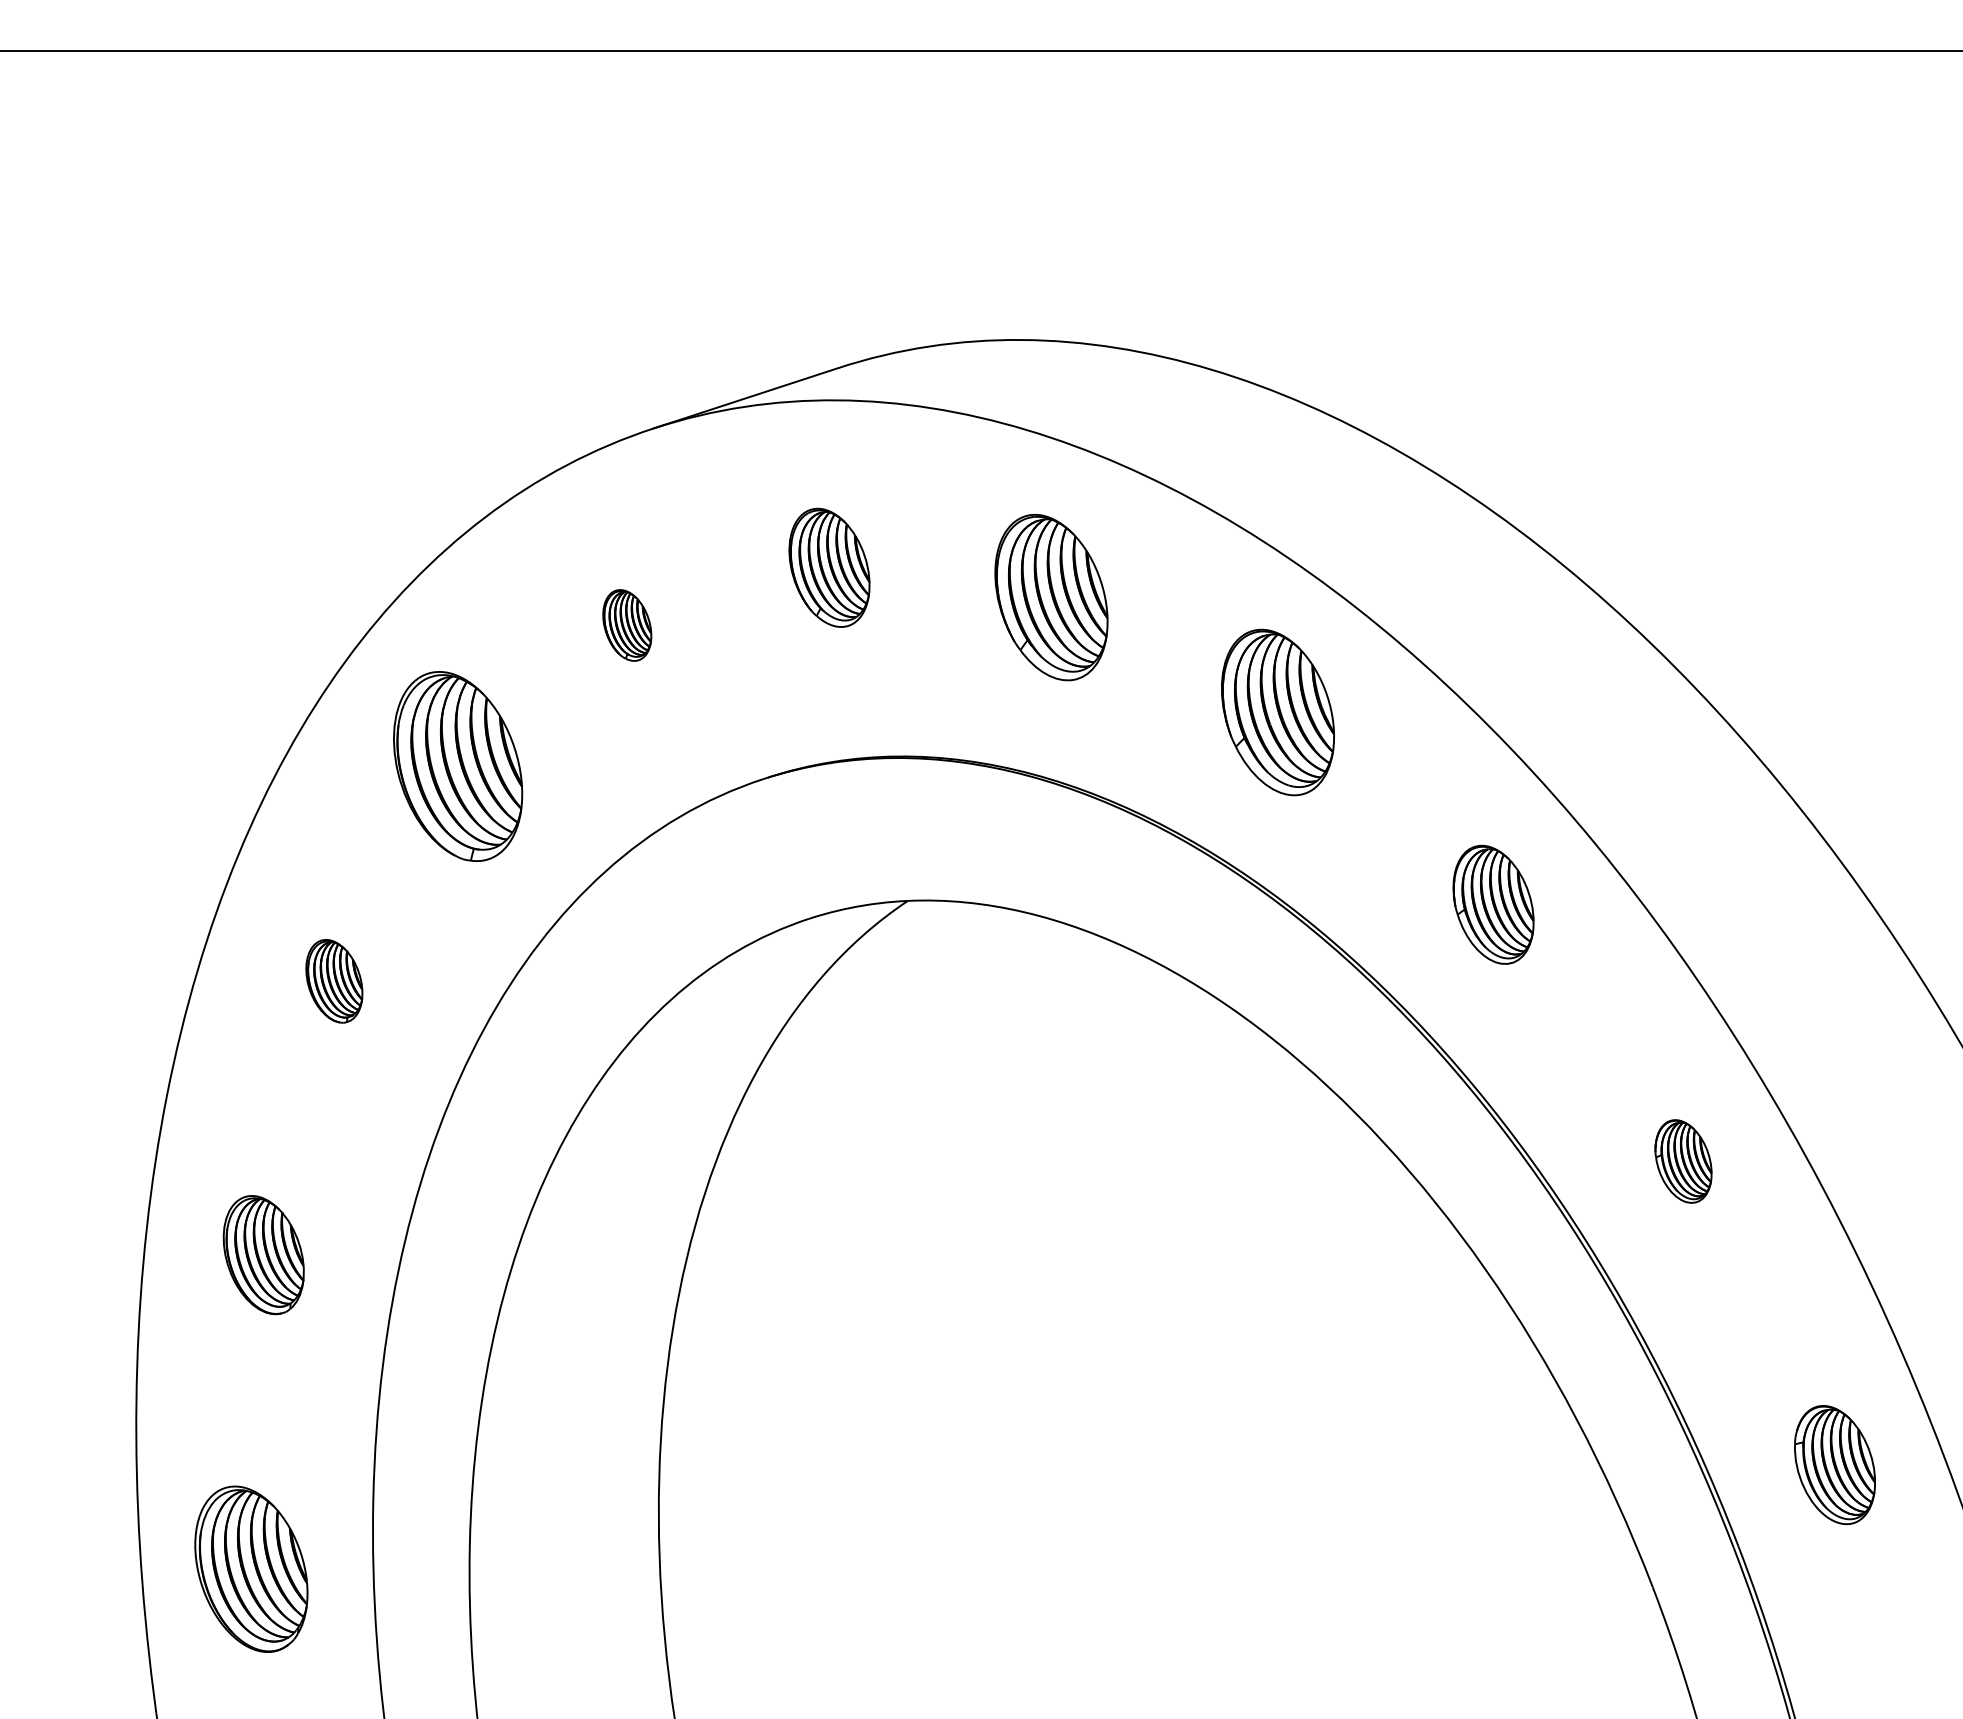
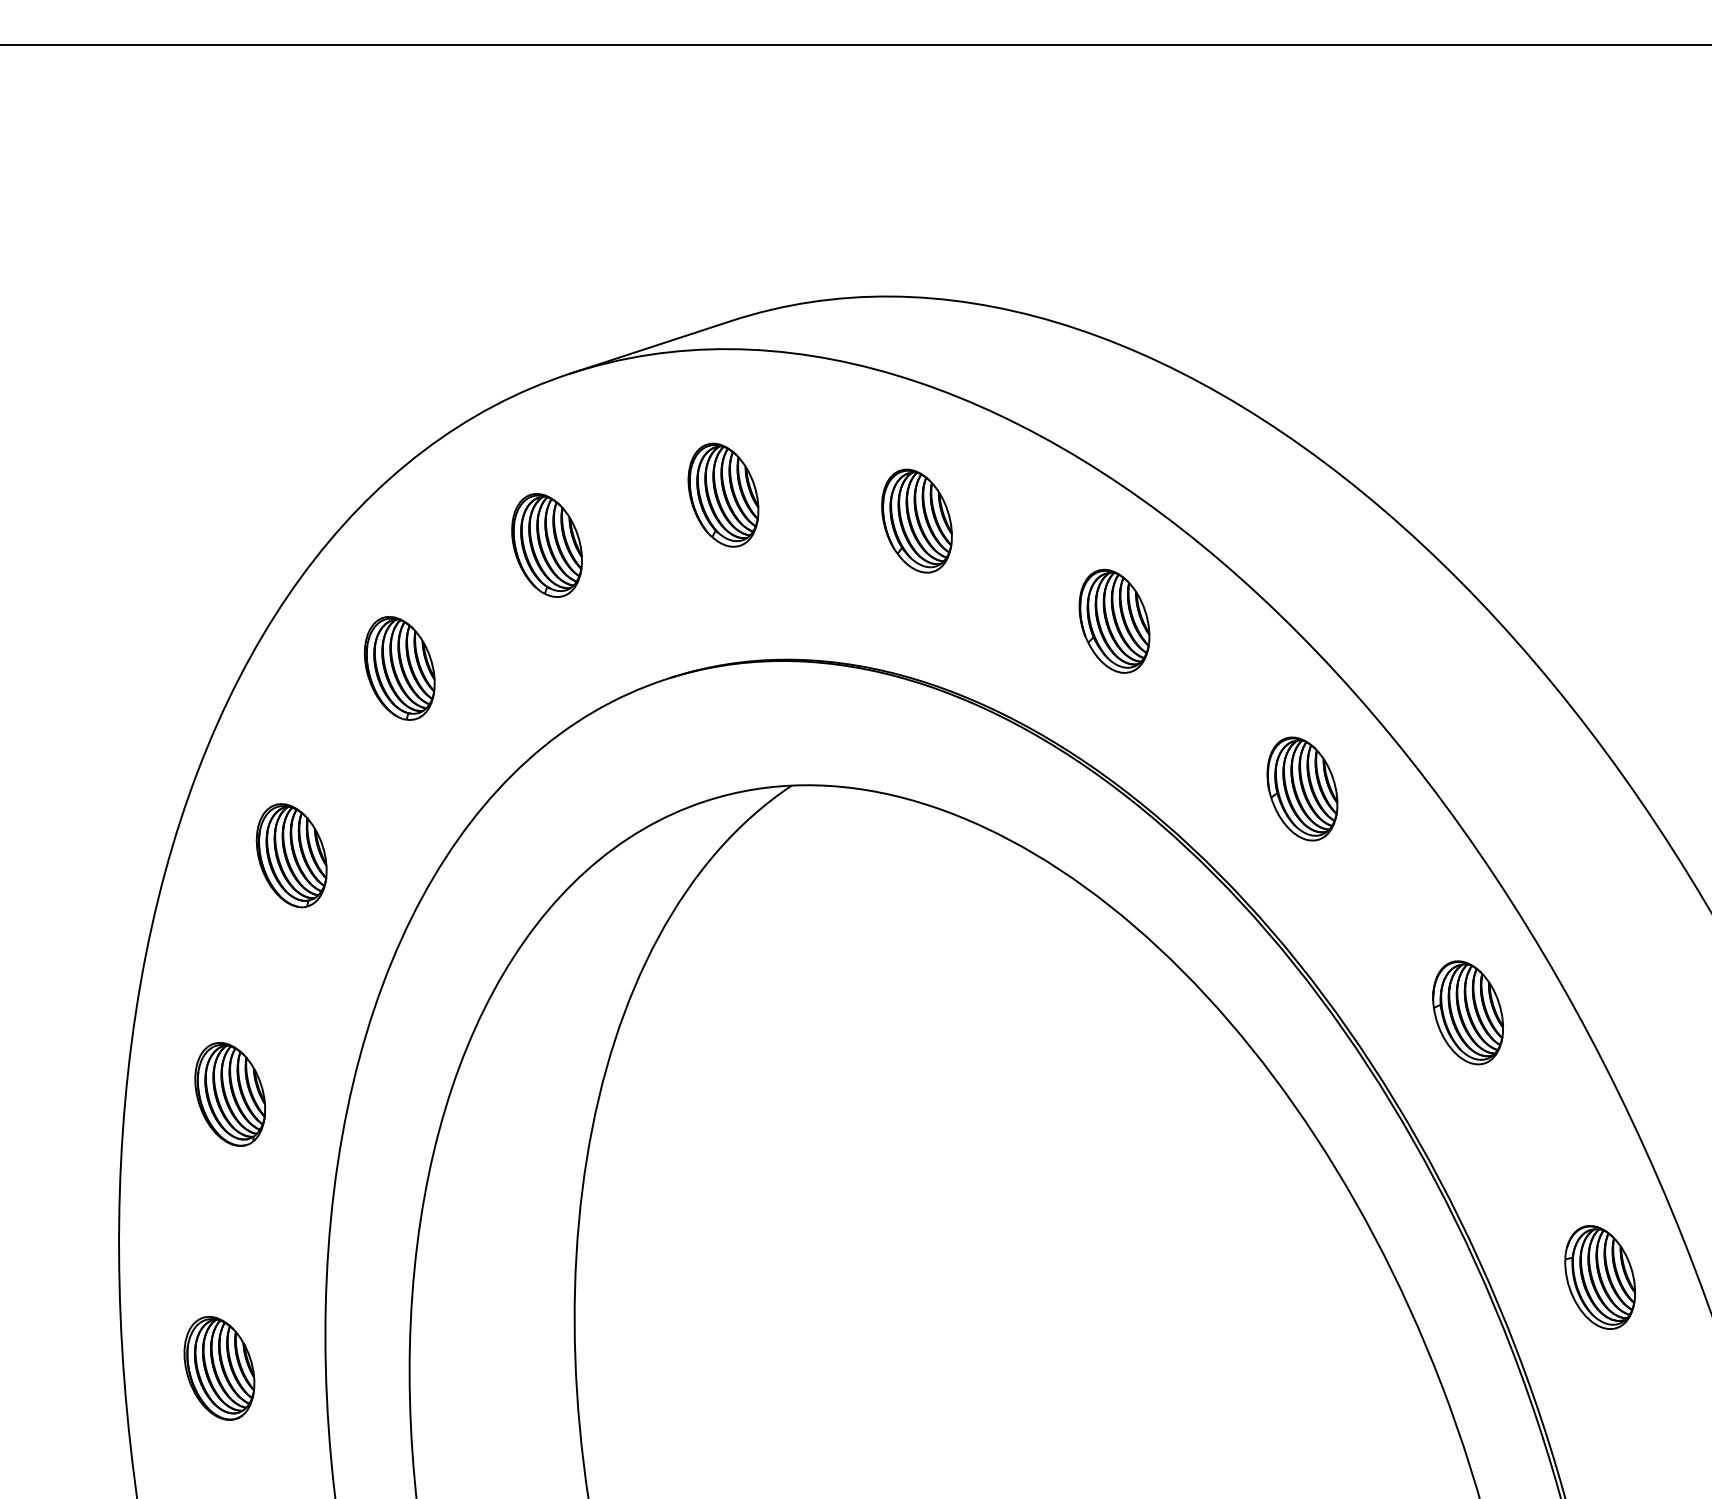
part: (1051, 597) -> (917, 521), size x0.71
part: (627, 625) -> (547, 545), size x1.67
part: (1277, 712) -> (1114, 621), size x0.71
part: (458, 766) -> (399, 668), size x0.62
part: (334, 981) -> (291, 855), size x1.43
part: (1683, 1161) -> (1468, 1012), size x1.43
part: (251, 1569) -> (219, 1368), size x0.71

